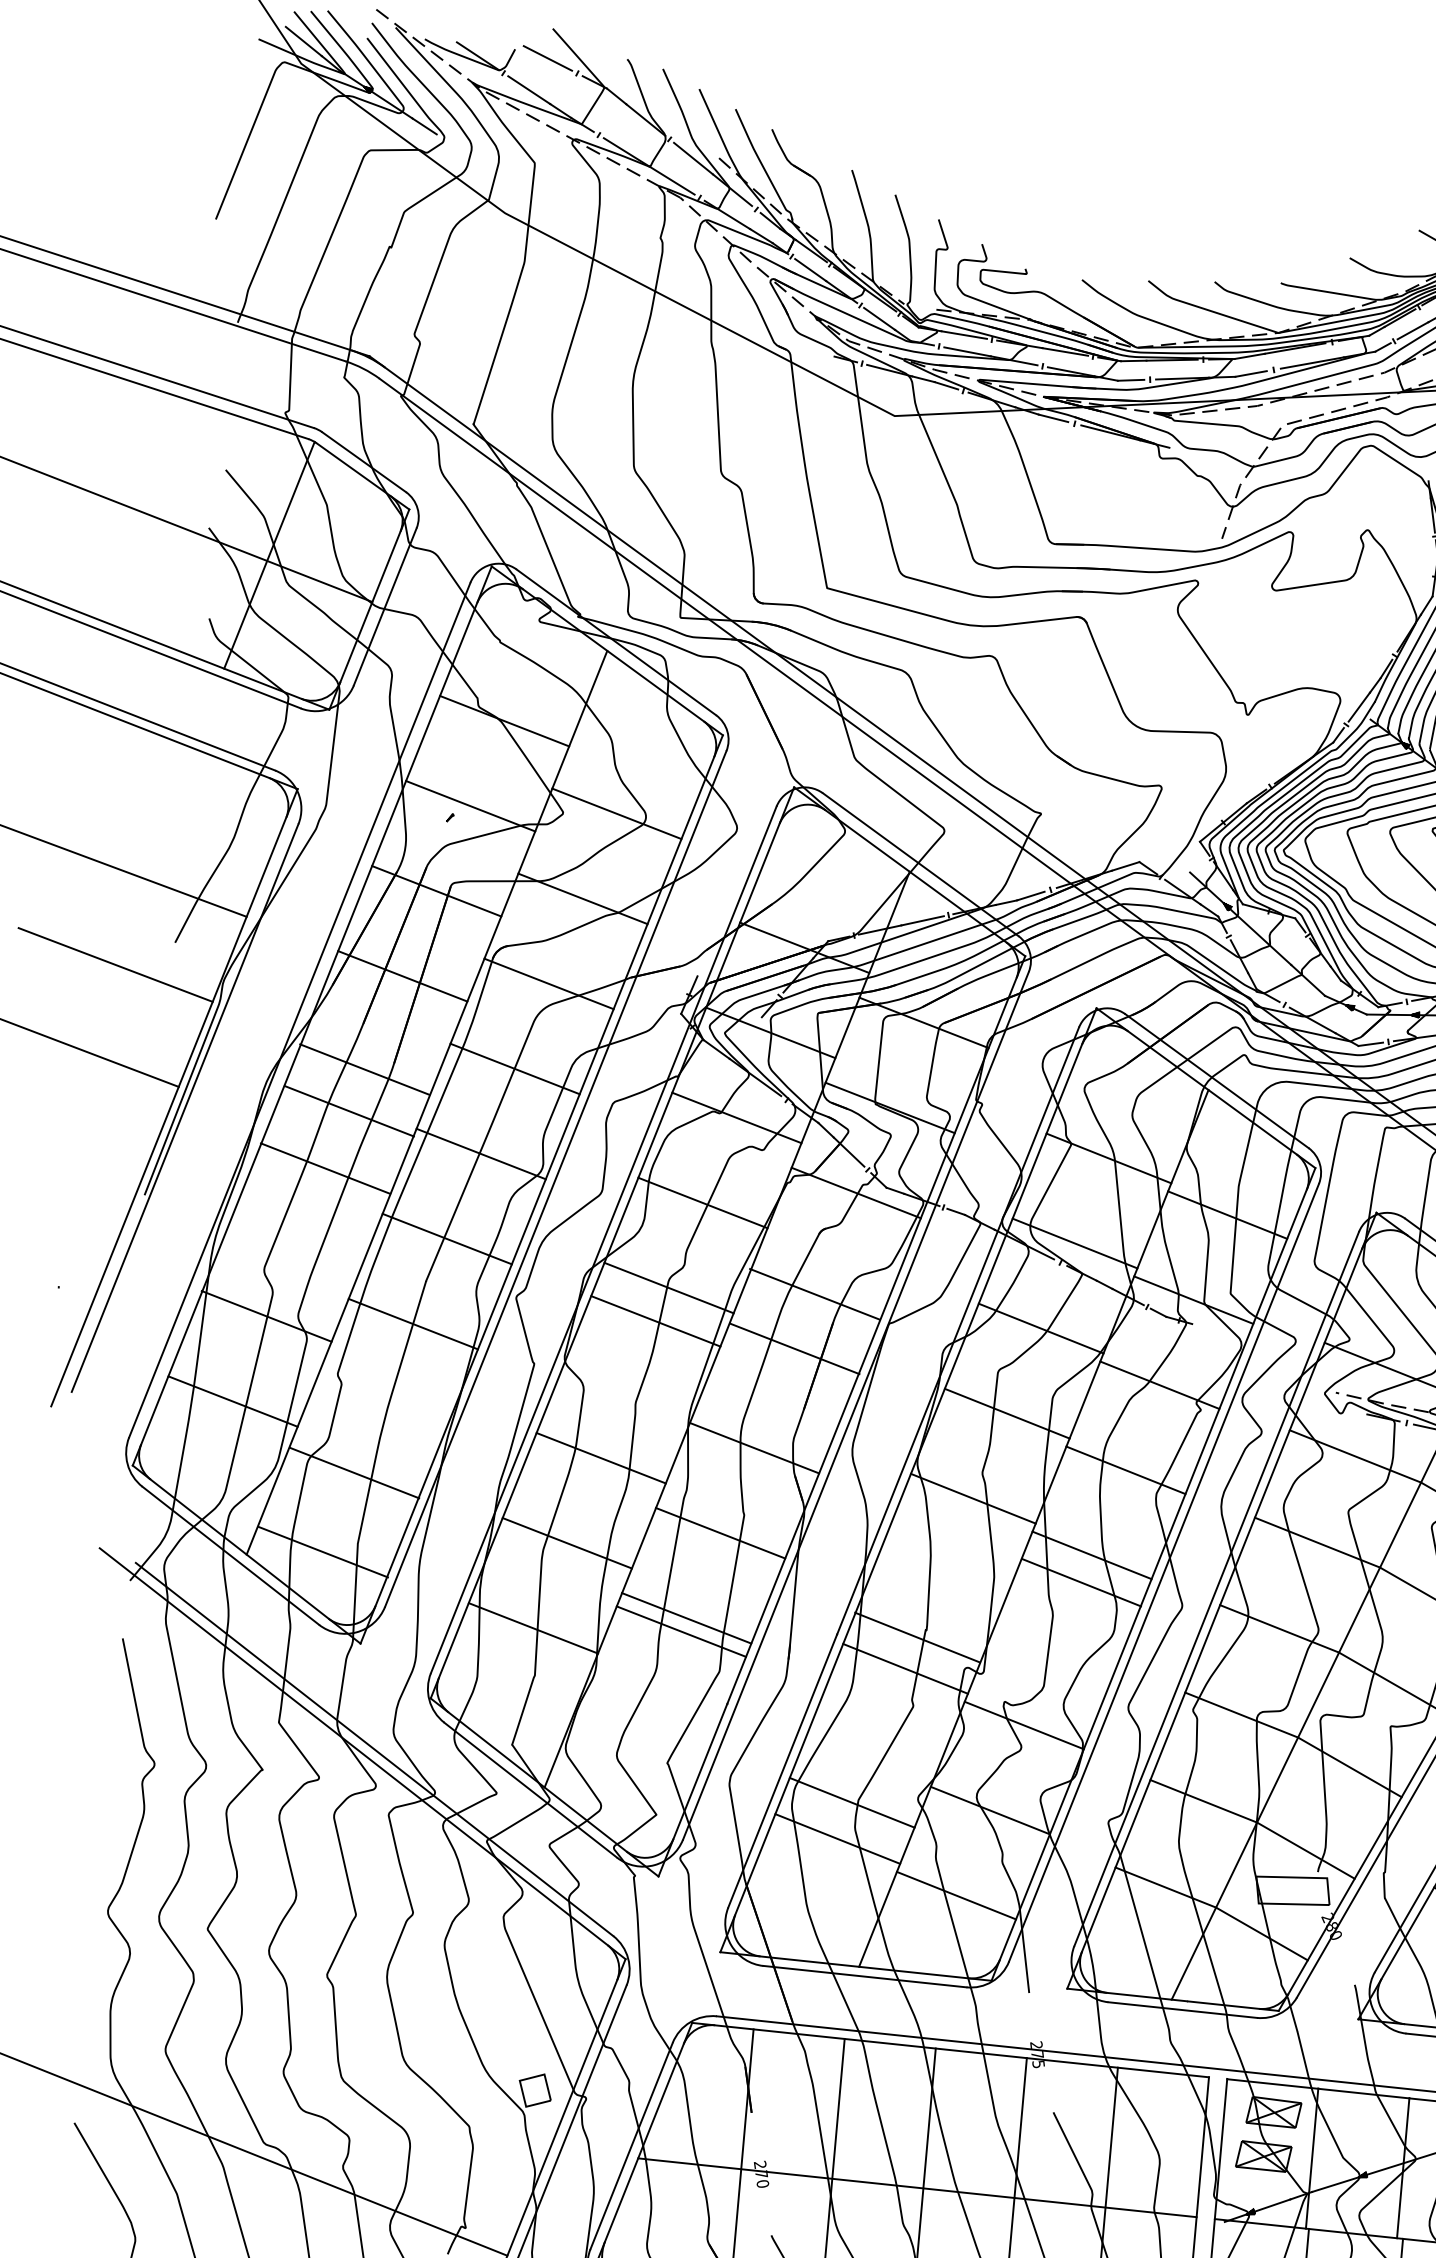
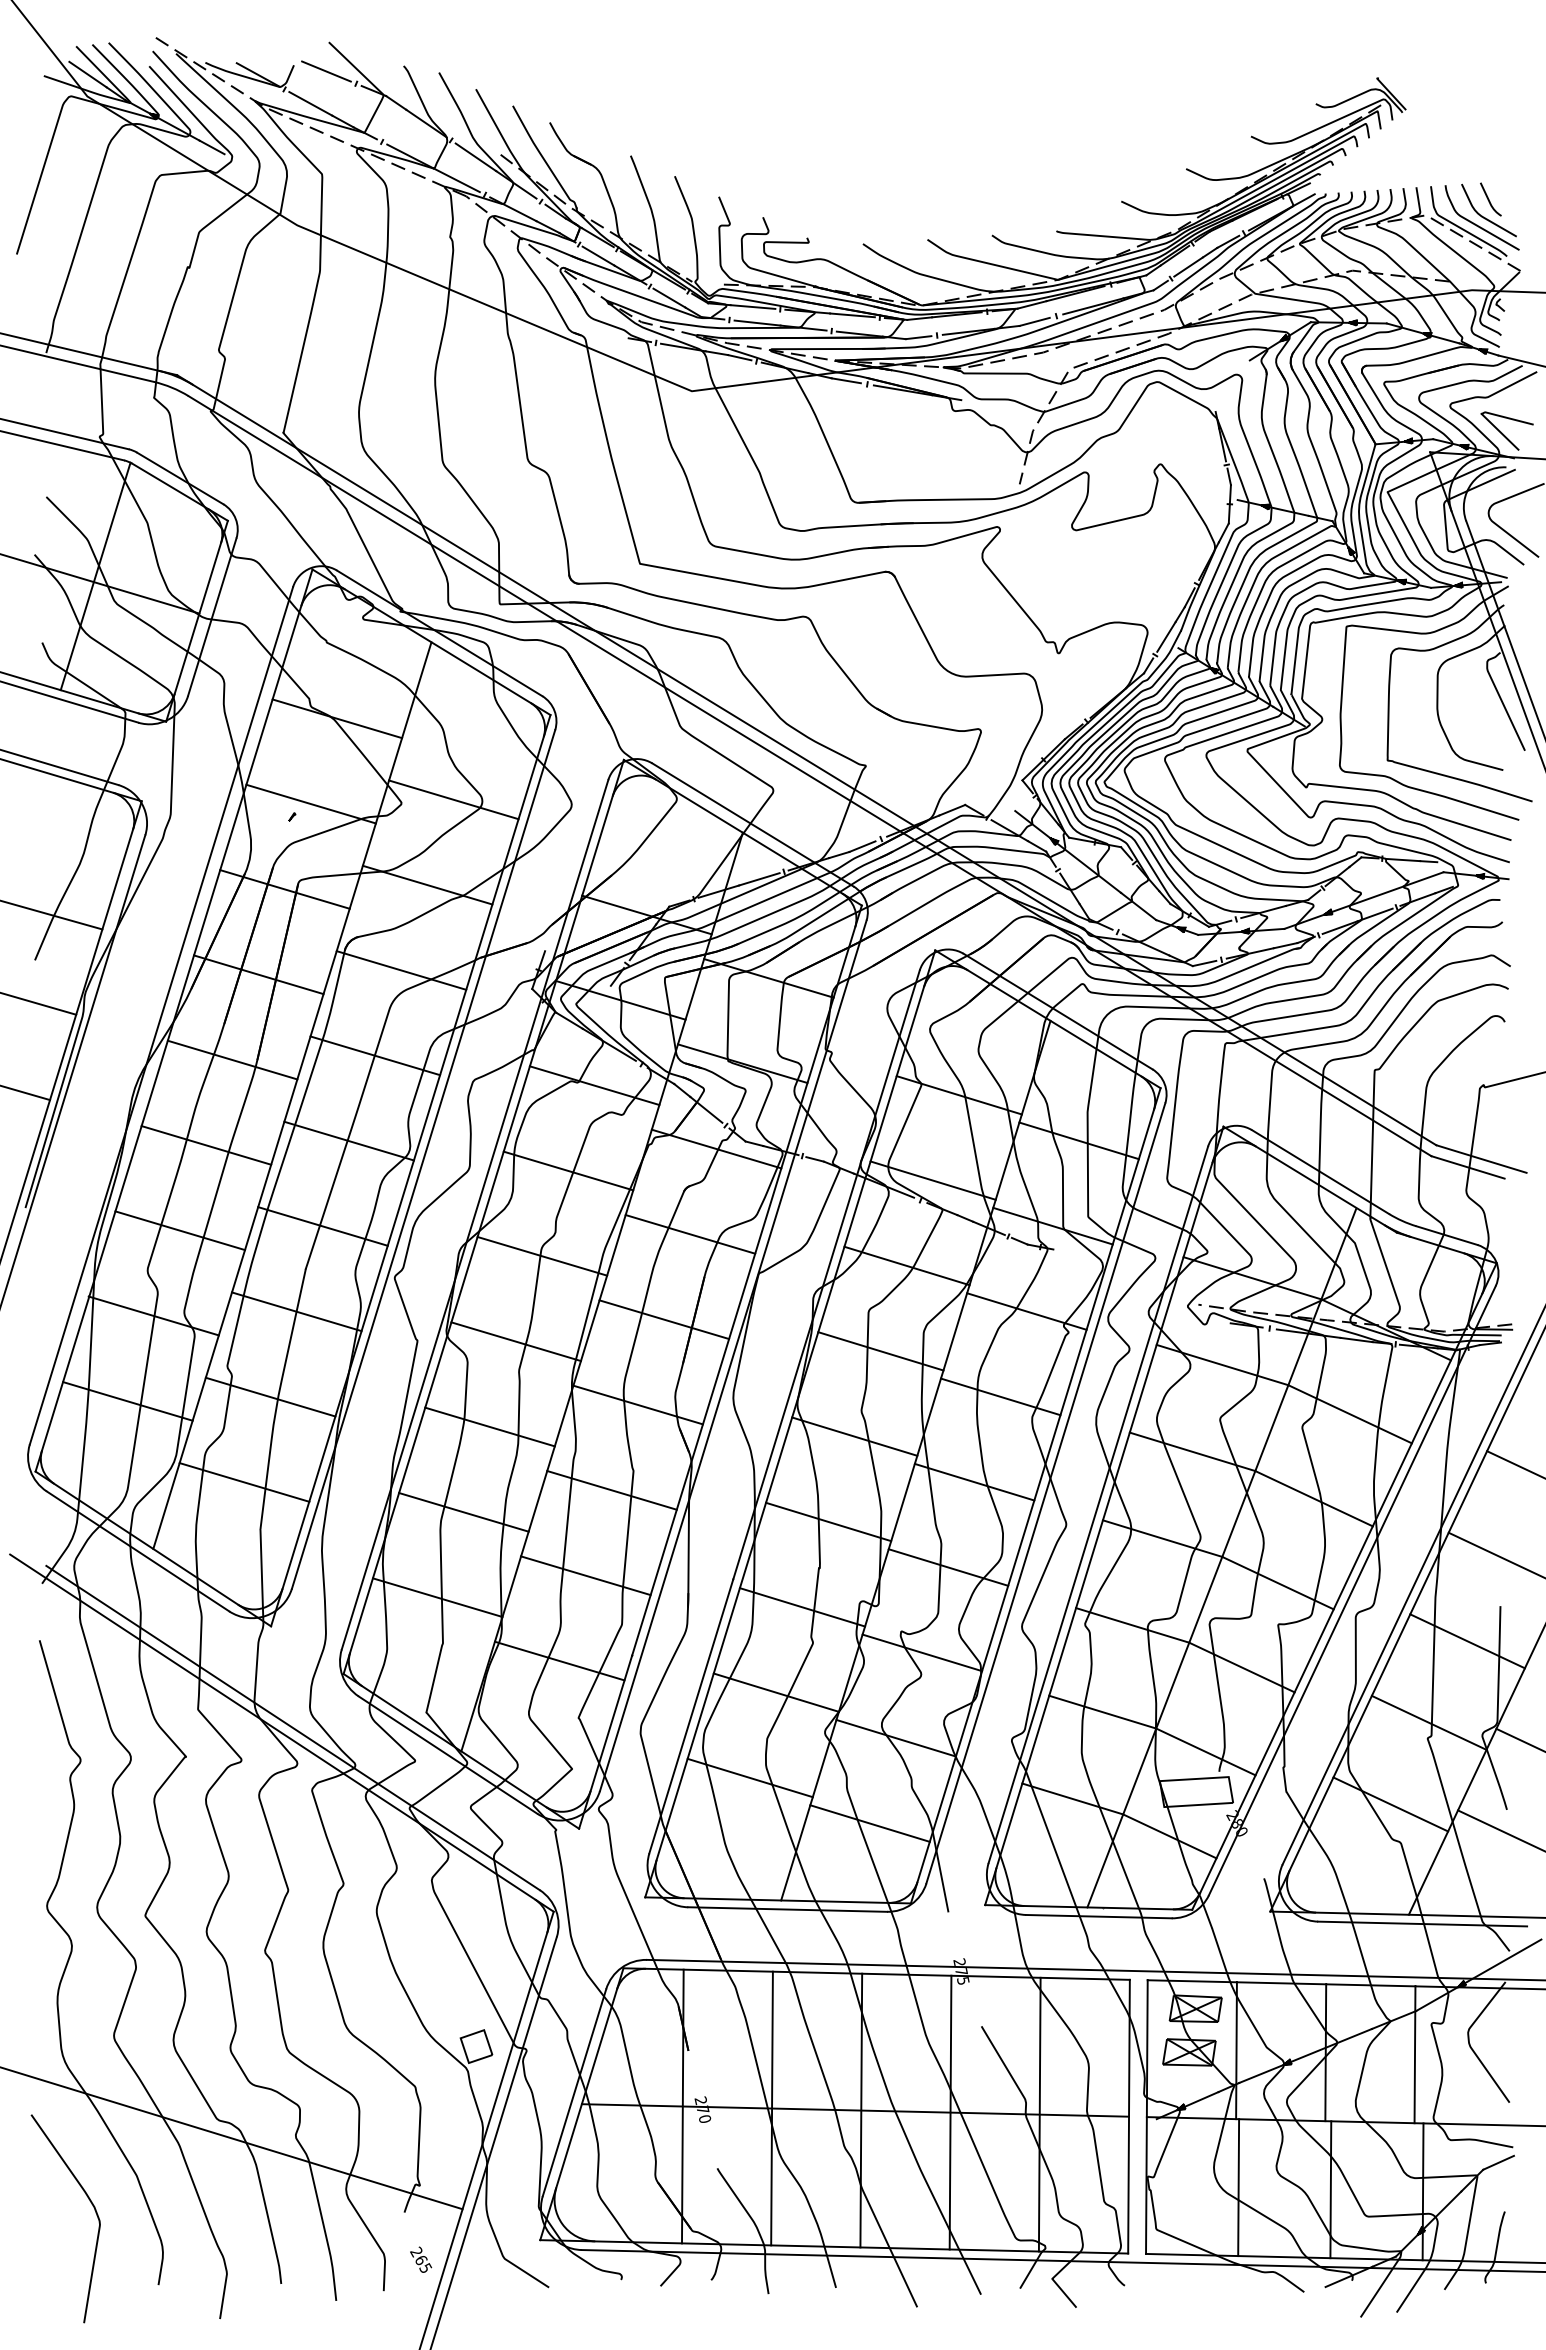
line: (364, 1069) -> (206, 1145), moved
line: (349, 1110) -> (232, 1059), moved
line: (325, 1168) -> (180, 1230), moved
line: (814, 1294) -> (664, 1319), moved
line: (655, 1321) -> (515, 1341), moved
line: (794, 1349) -> (690, 1234), moved
line: (354, 1472) -> (270, 1396), moved
line: (323, 1552) -> (244, 1482), moved
line: (1081, 1582) -> (948, 1567), moved
line: (681, 1631) -> (559, 1660), moved
line: (917, 1637) -> (828, 1521), moved
line: (851, 1802) -> (775, 1692), moved

